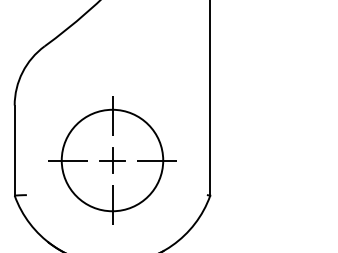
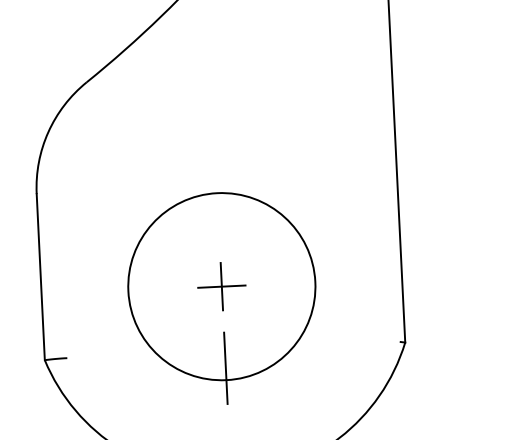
line: (112, 116) -> (217, 205), removed
line: (68, 160) -> (140, 290), removed
line: (156, 160) -> (302, 282), removed

